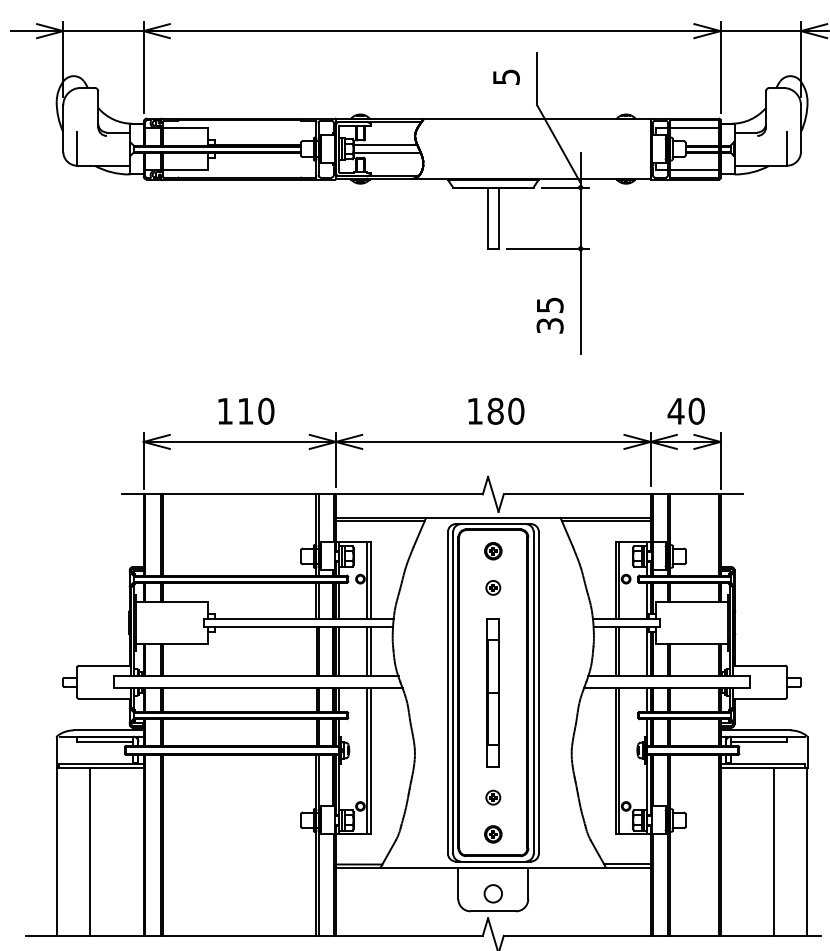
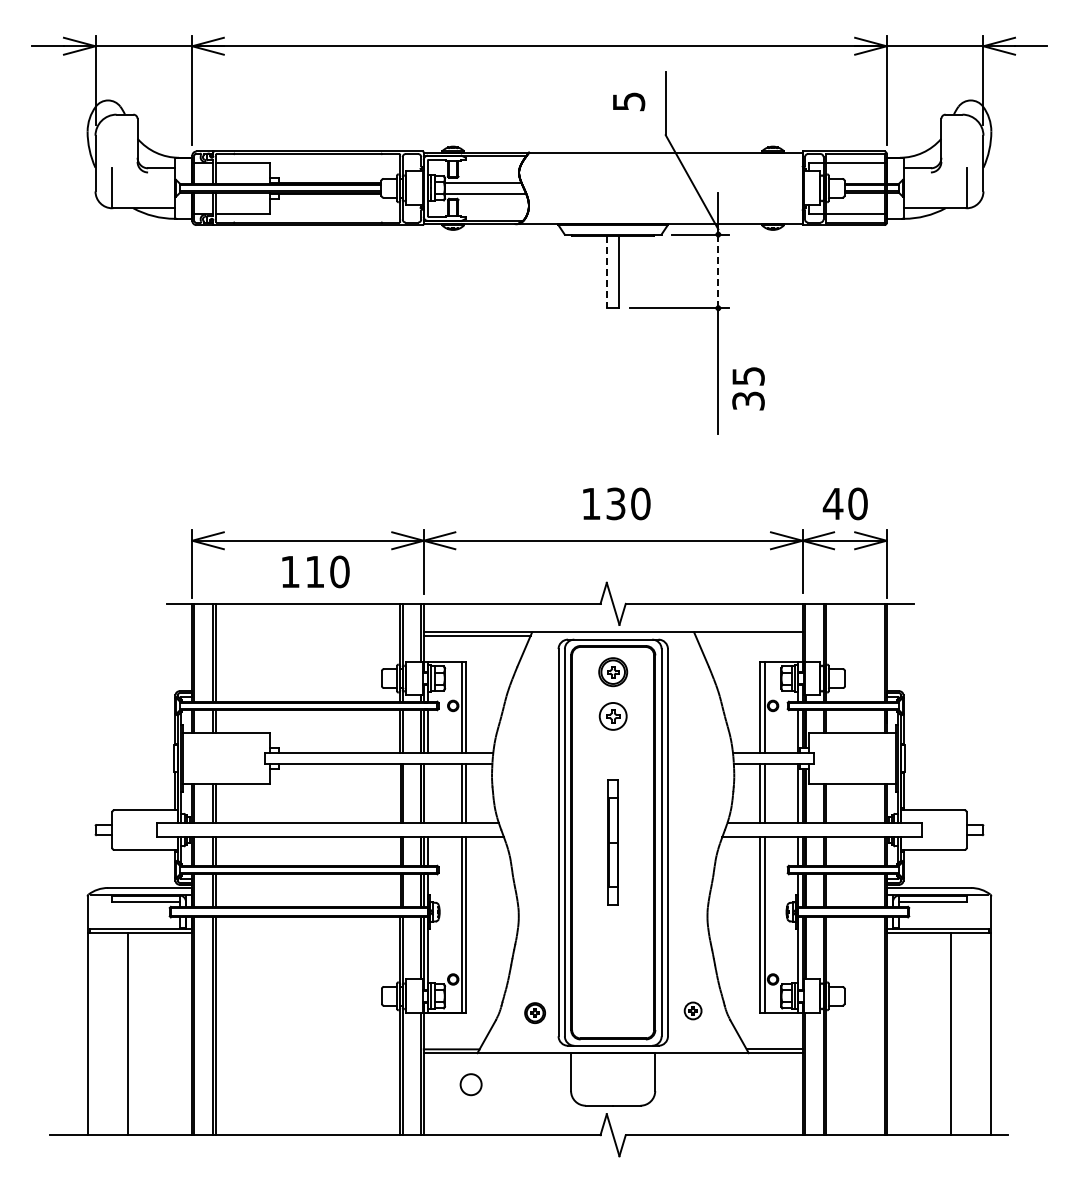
line: (580, 218) -> (718, 271), solid -> dashed
line: (487, 219) -> (606, 272), solid -> dashed
text: (550, 315) -> (748, 388), moved
text: (246, 410) -> (315, 571), moved
text: (495, 410) -> (615, 503), 180 -> 130
line: (605, 521) -> (748, 636), removed
part: (492, 551) -> (612, 672), size x1.4
part: (492, 587) -> (612, 716), size x1.6
line: (339, 651) -> (427, 792), removed
part: (493, 692) -> (613, 842), size x0.7
part: (492, 797) -> (692, 1010), moved
part: (492, 833) -> (534, 1012), moved
circle: (492, 893) -> (470, 1084), moved

